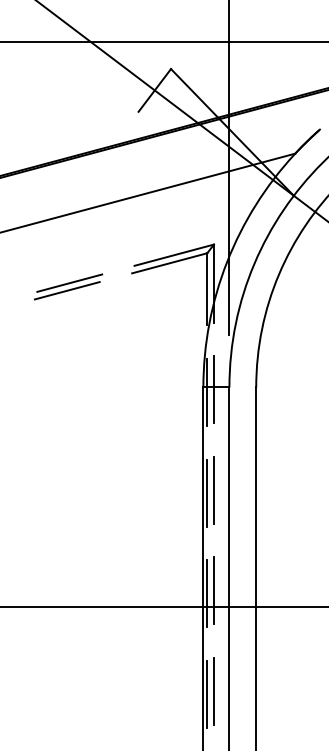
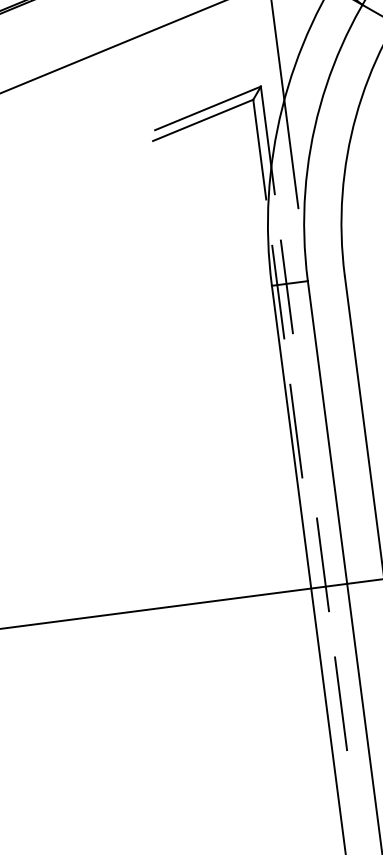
part: (68, 286) -> (67, 170), removed
line: (213, 489) -> (304, 424), removed
line: (207, 593) -> (314, 569), removed
line: (207, 694) -> (332, 708), removed

